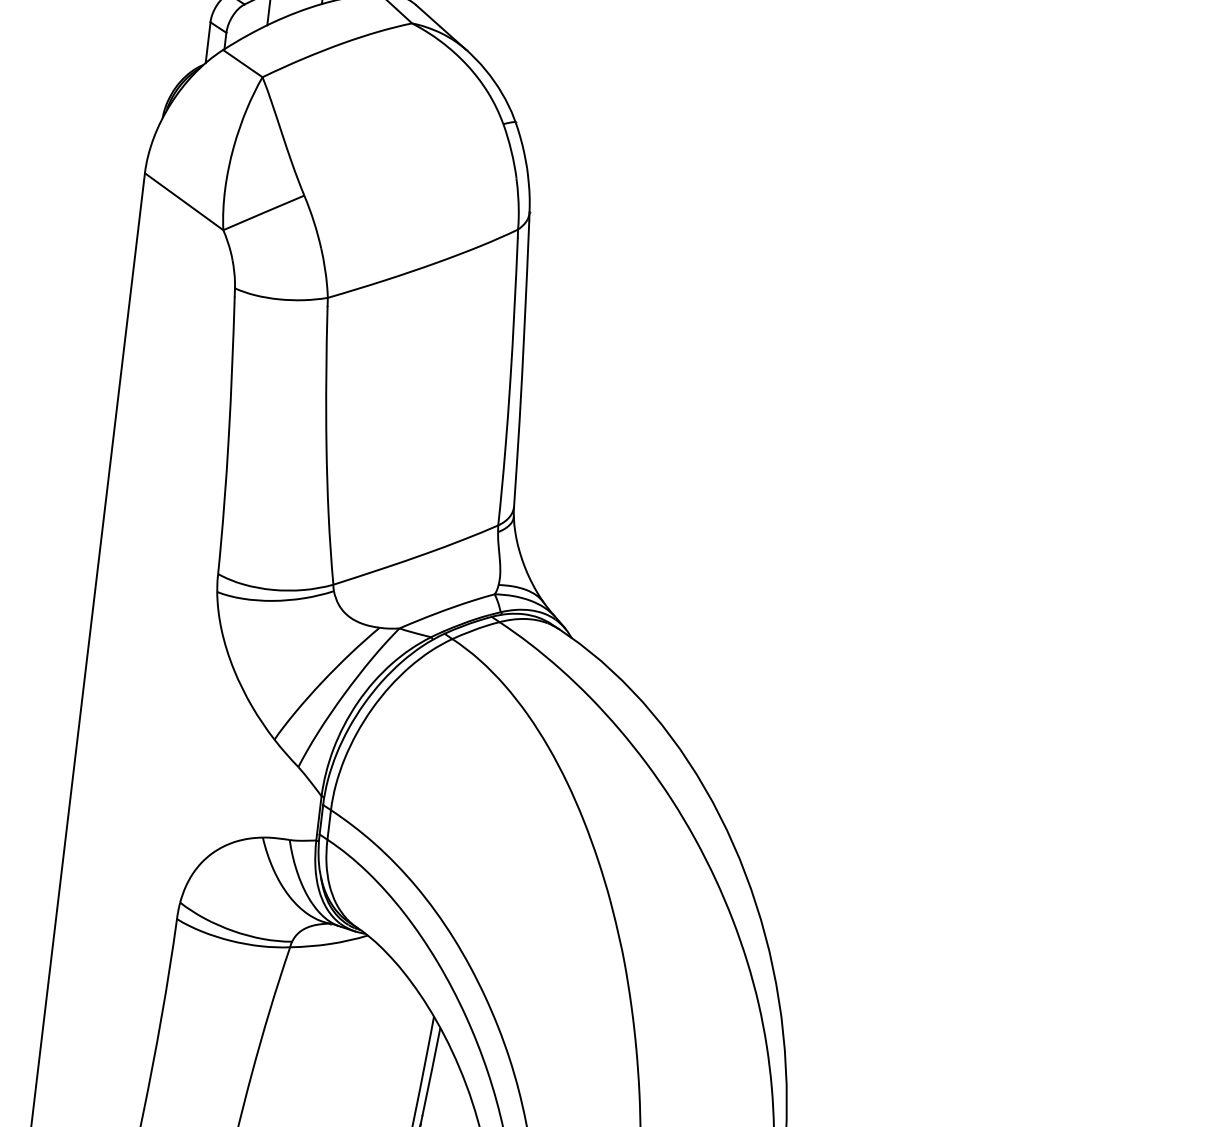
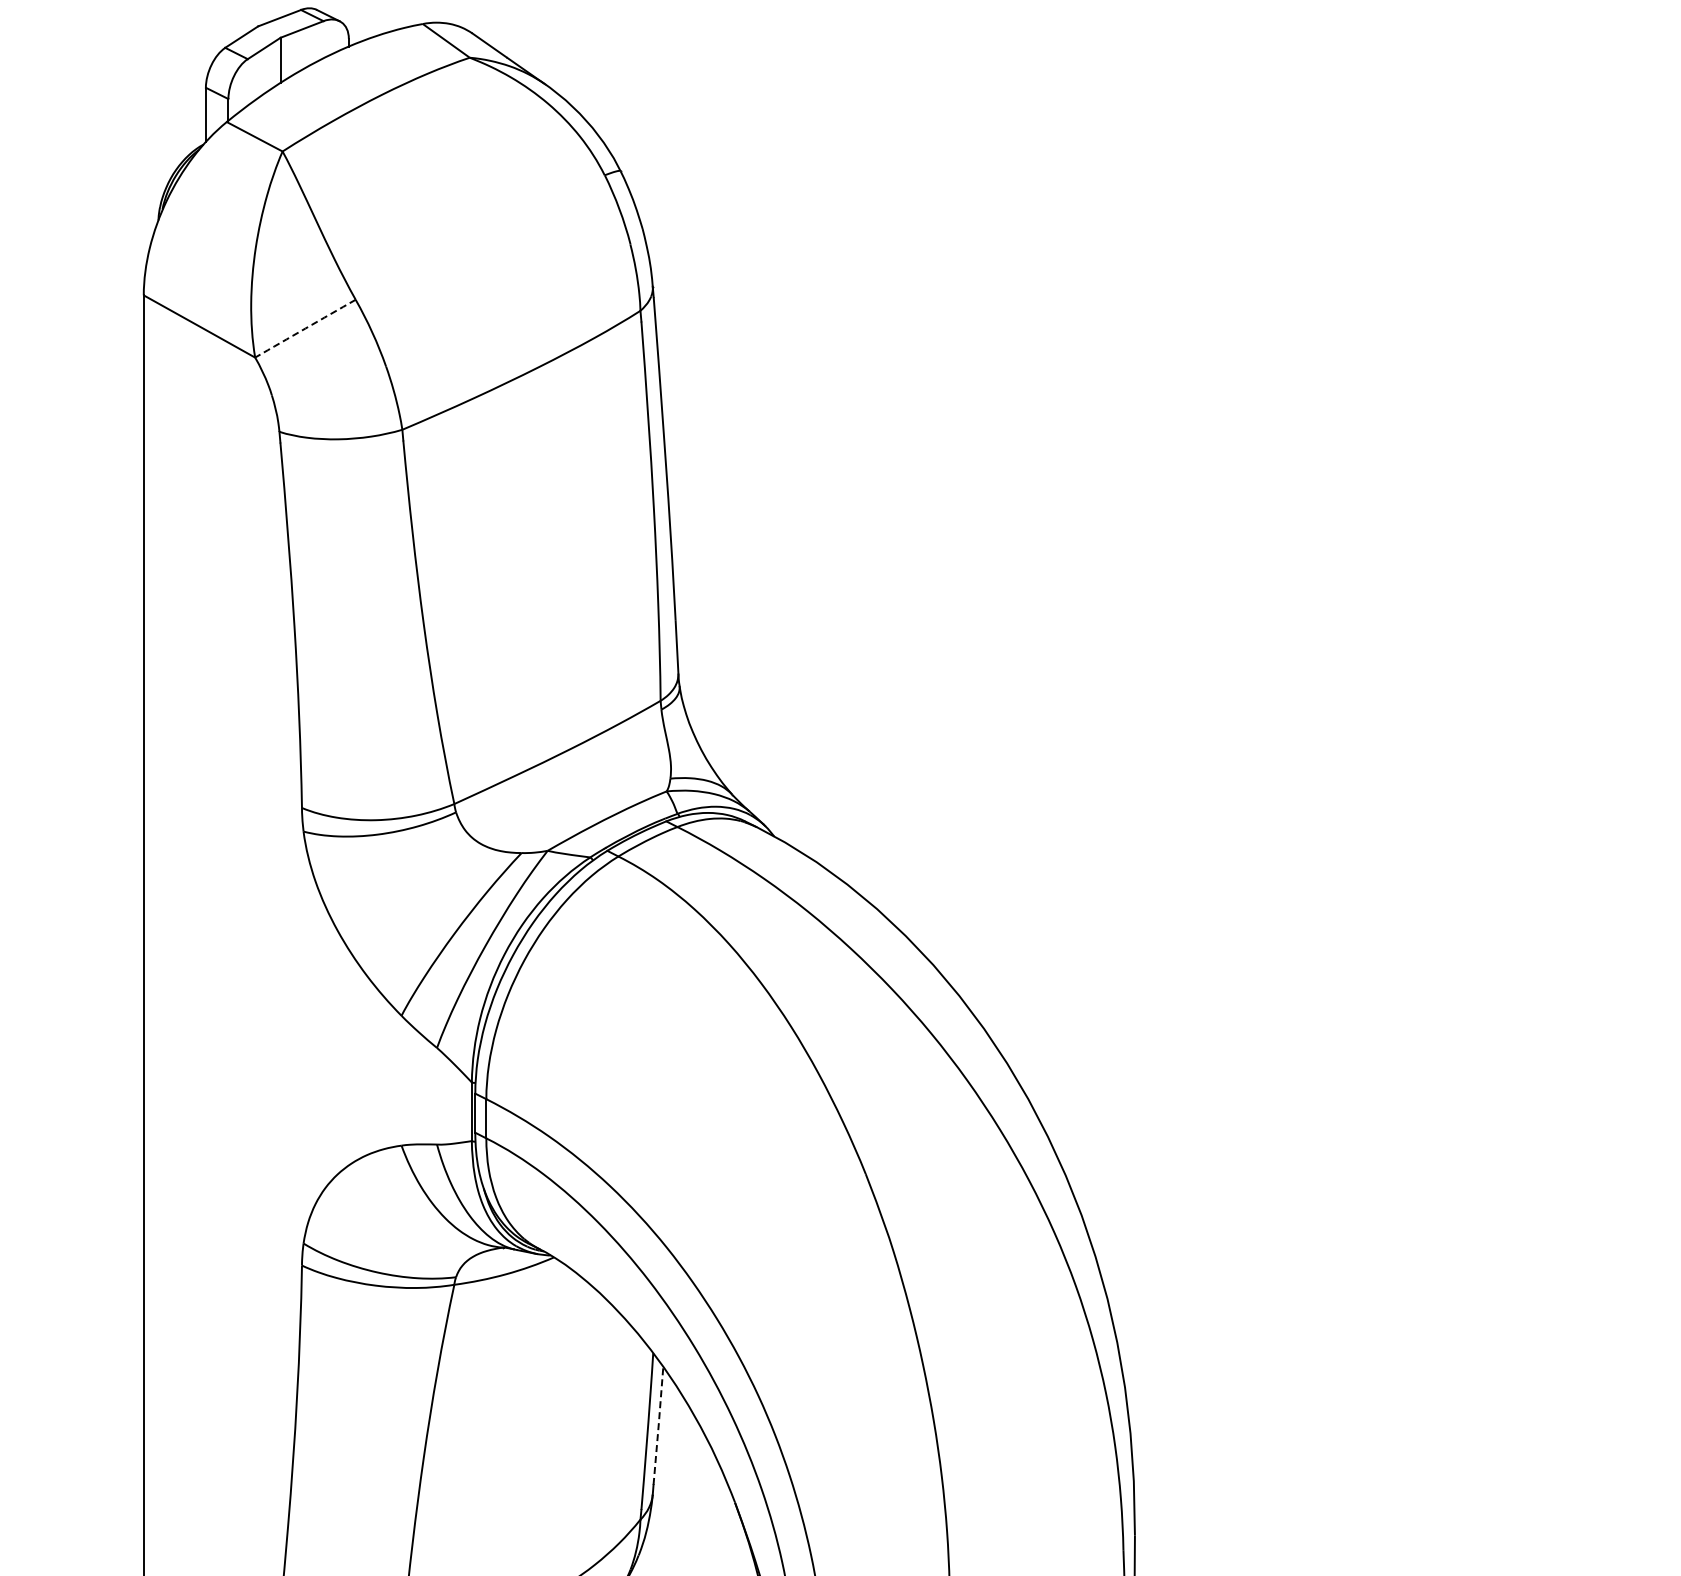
arc: (263, 212) -> (305, 328), solid -> dashed
line: (431, 1070) -> (658, 1424), solid -> dashed

